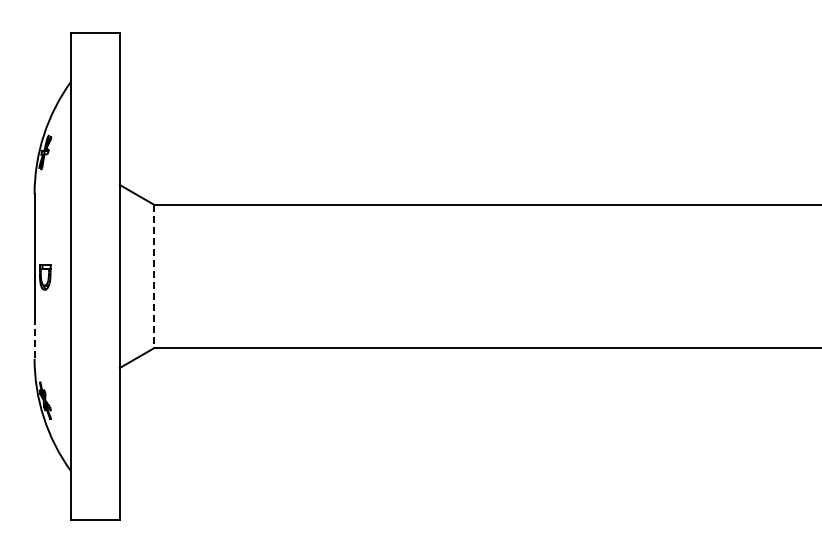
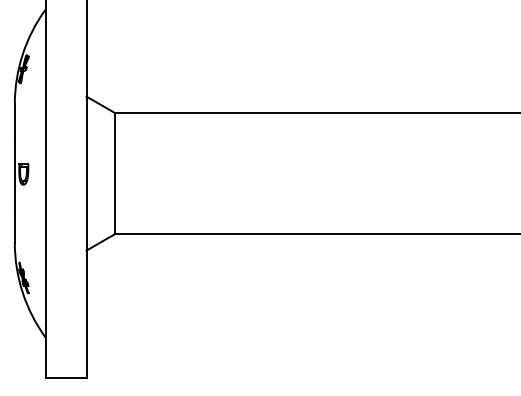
line: (153, 276) -> (114, 173), dashed -> solid
line: (34, 338) -> (14, 225), dashed -> solid

